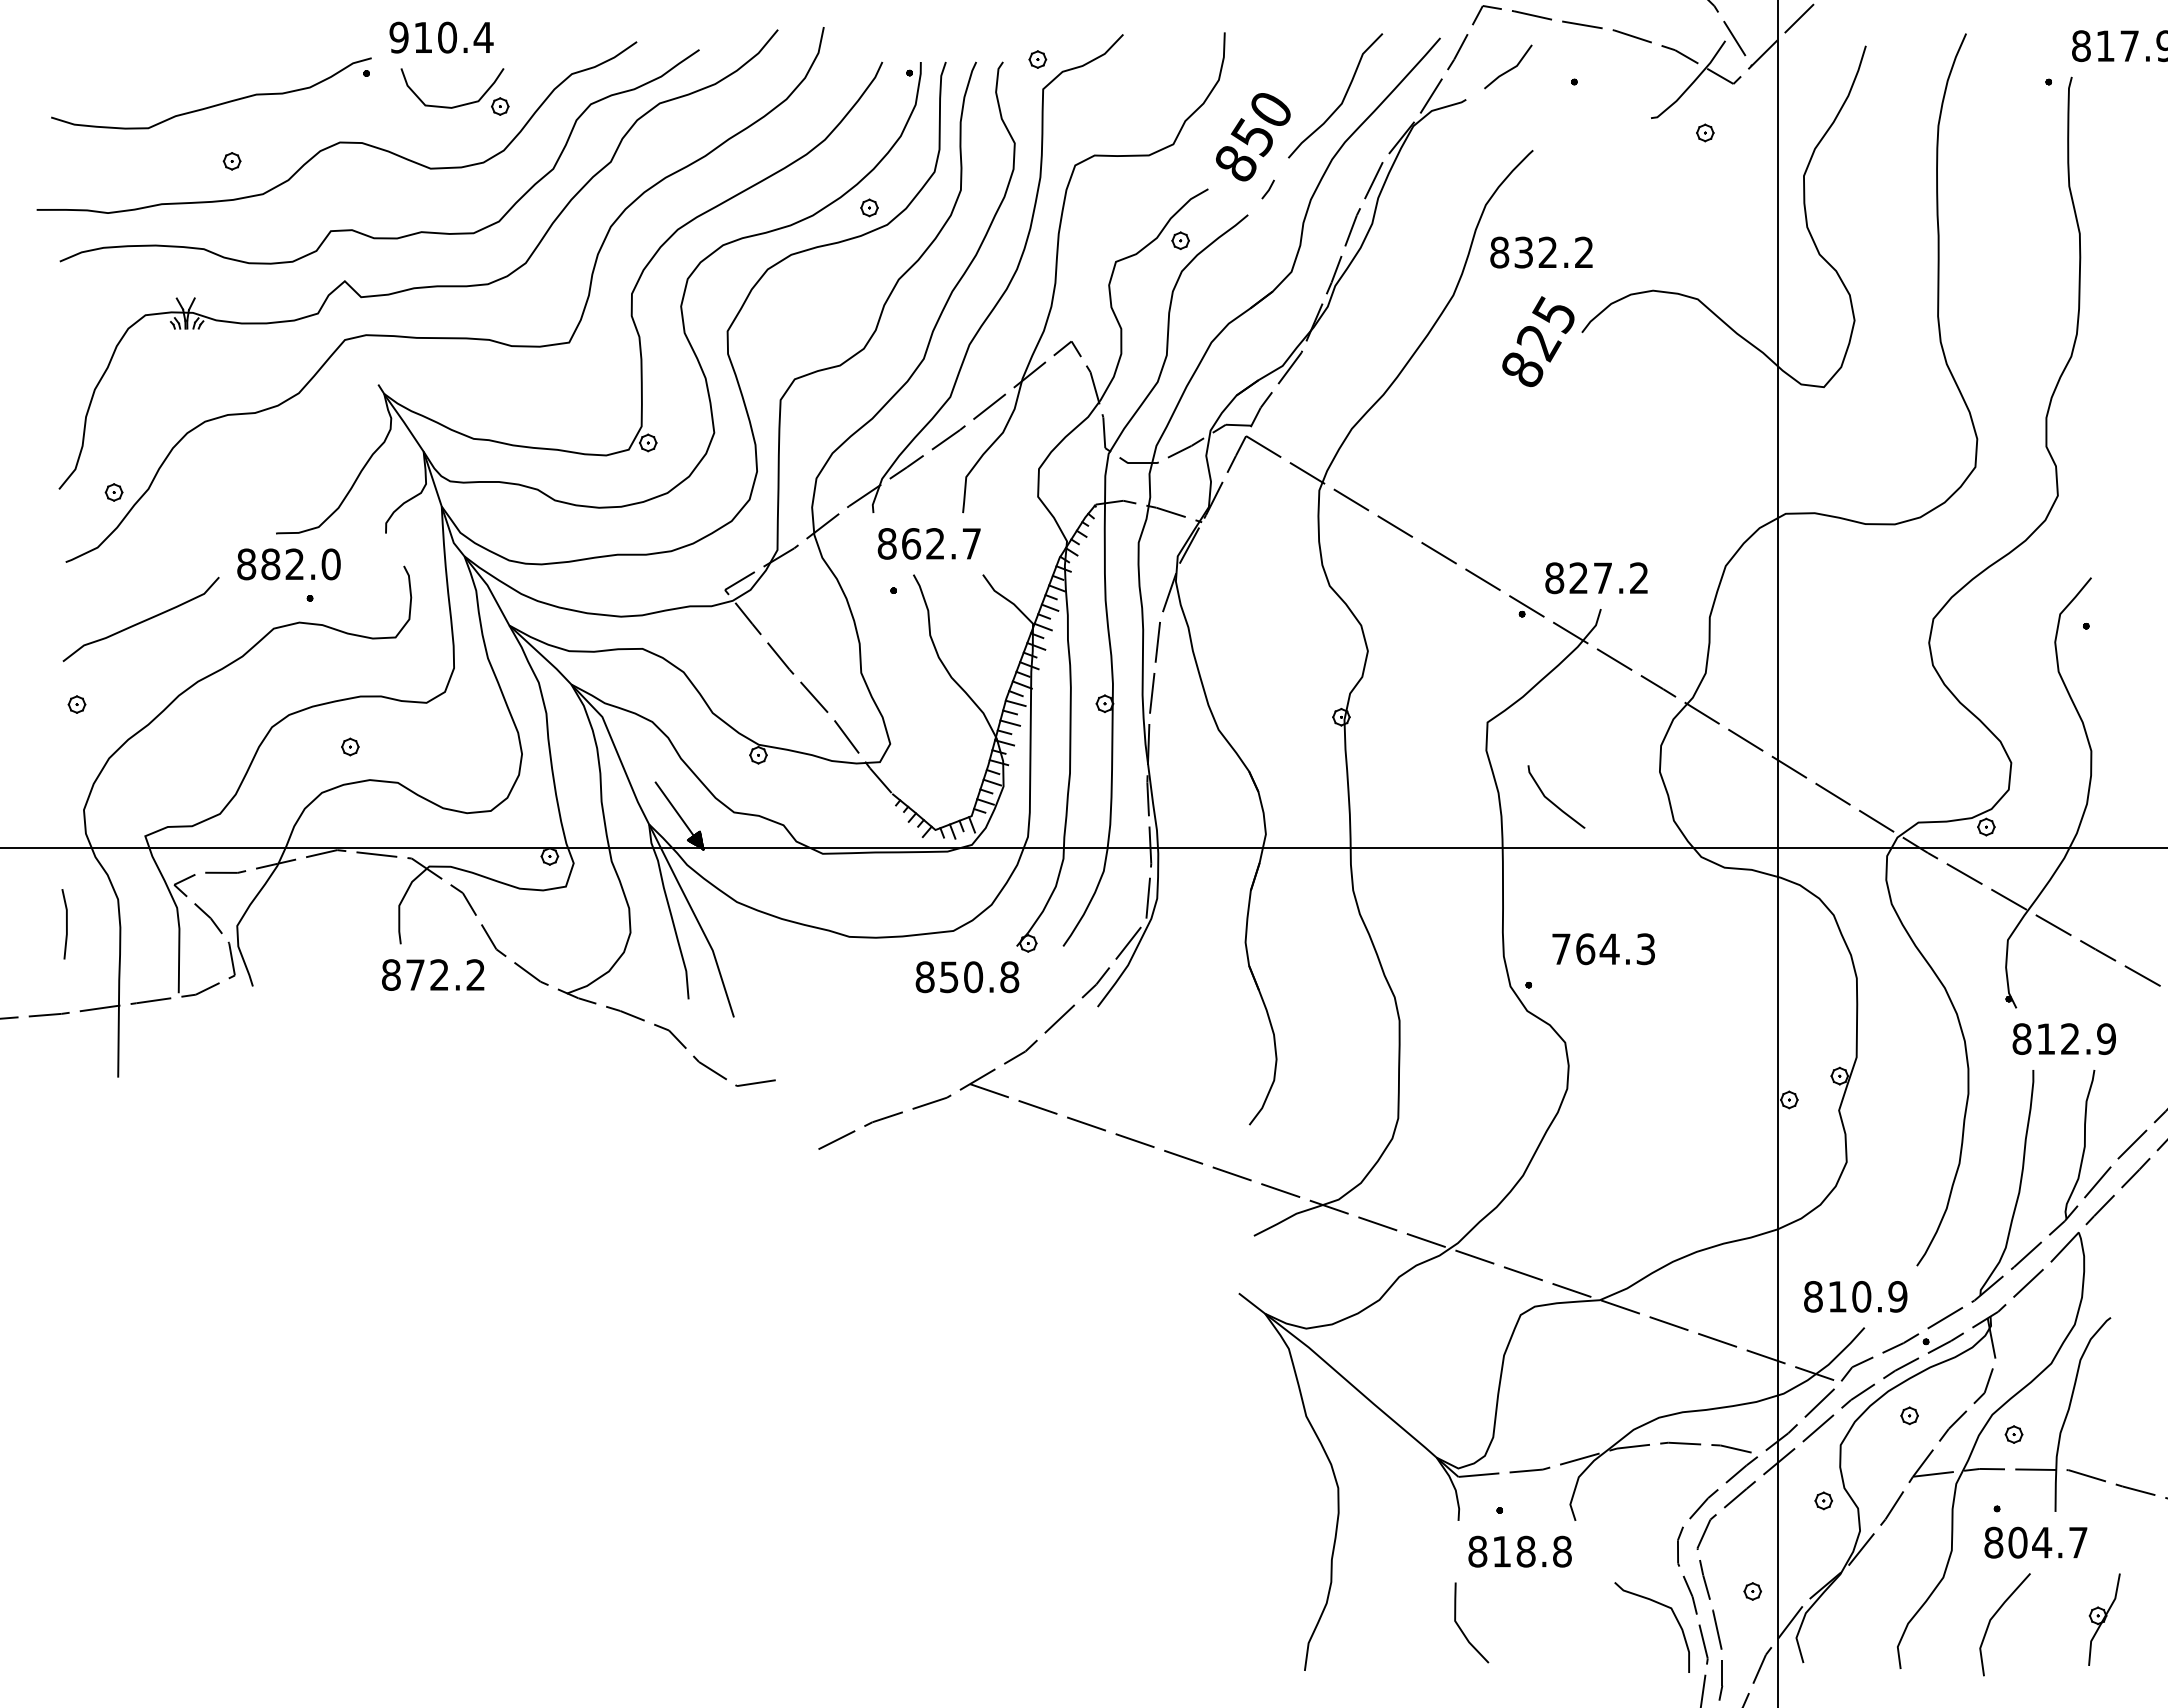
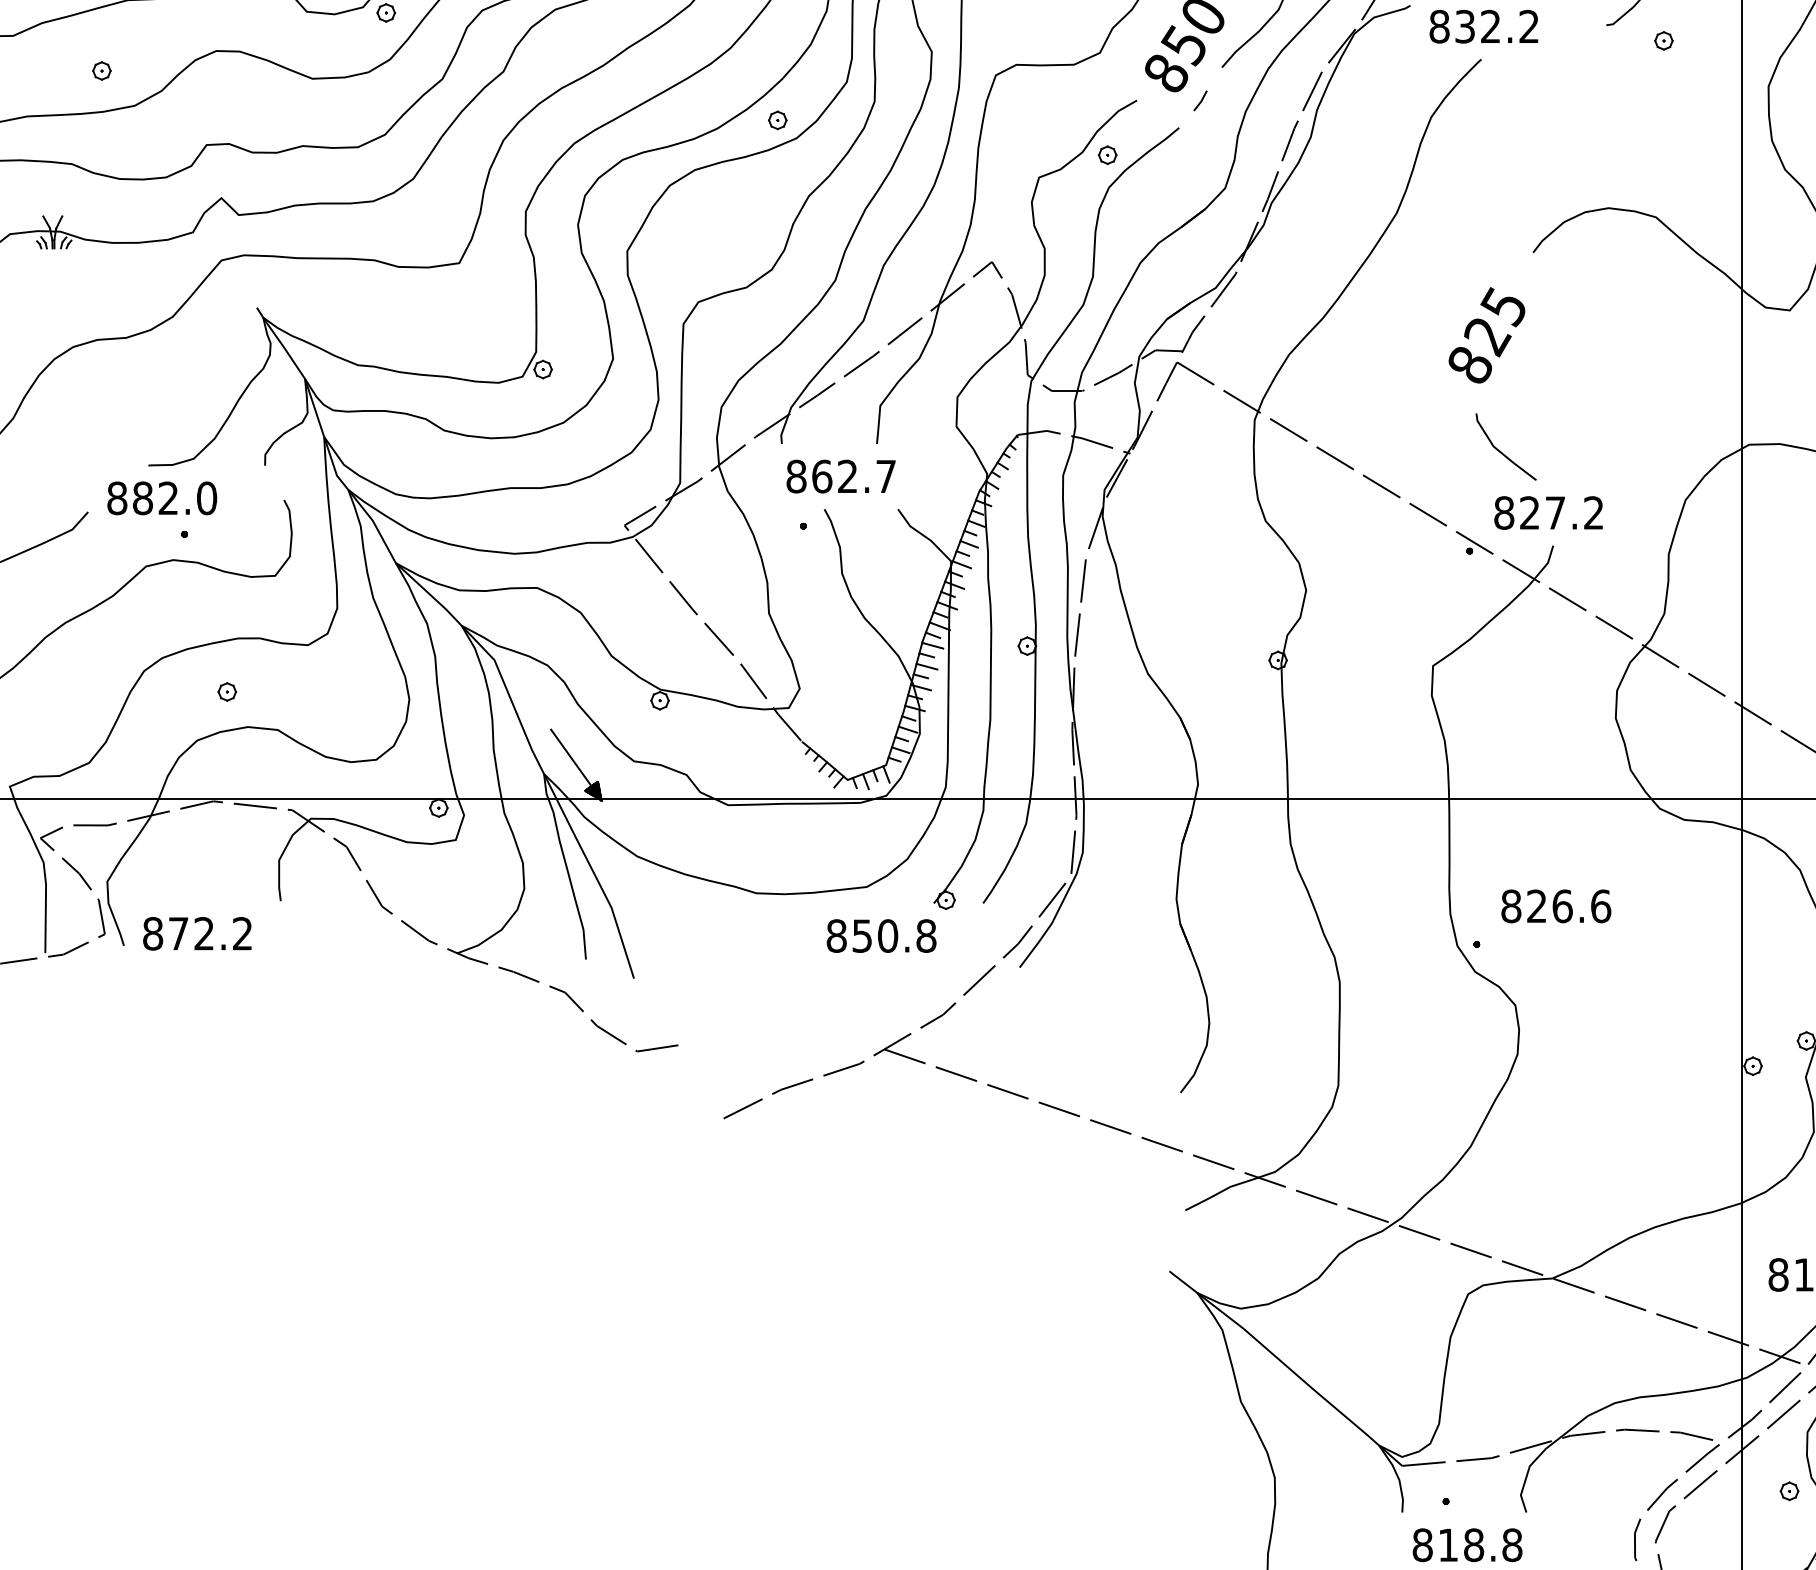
text: (1541, 252) -> (1483, 26), moved
text: (1538, 341) -> (1487, 335), moved
curve: (1551, 800) -> (1500, 450), moved
text: (1603, 949) -> (1556, 906), 764.3 -> 826.6
text: (433, 974) -> (197, 933), moved

